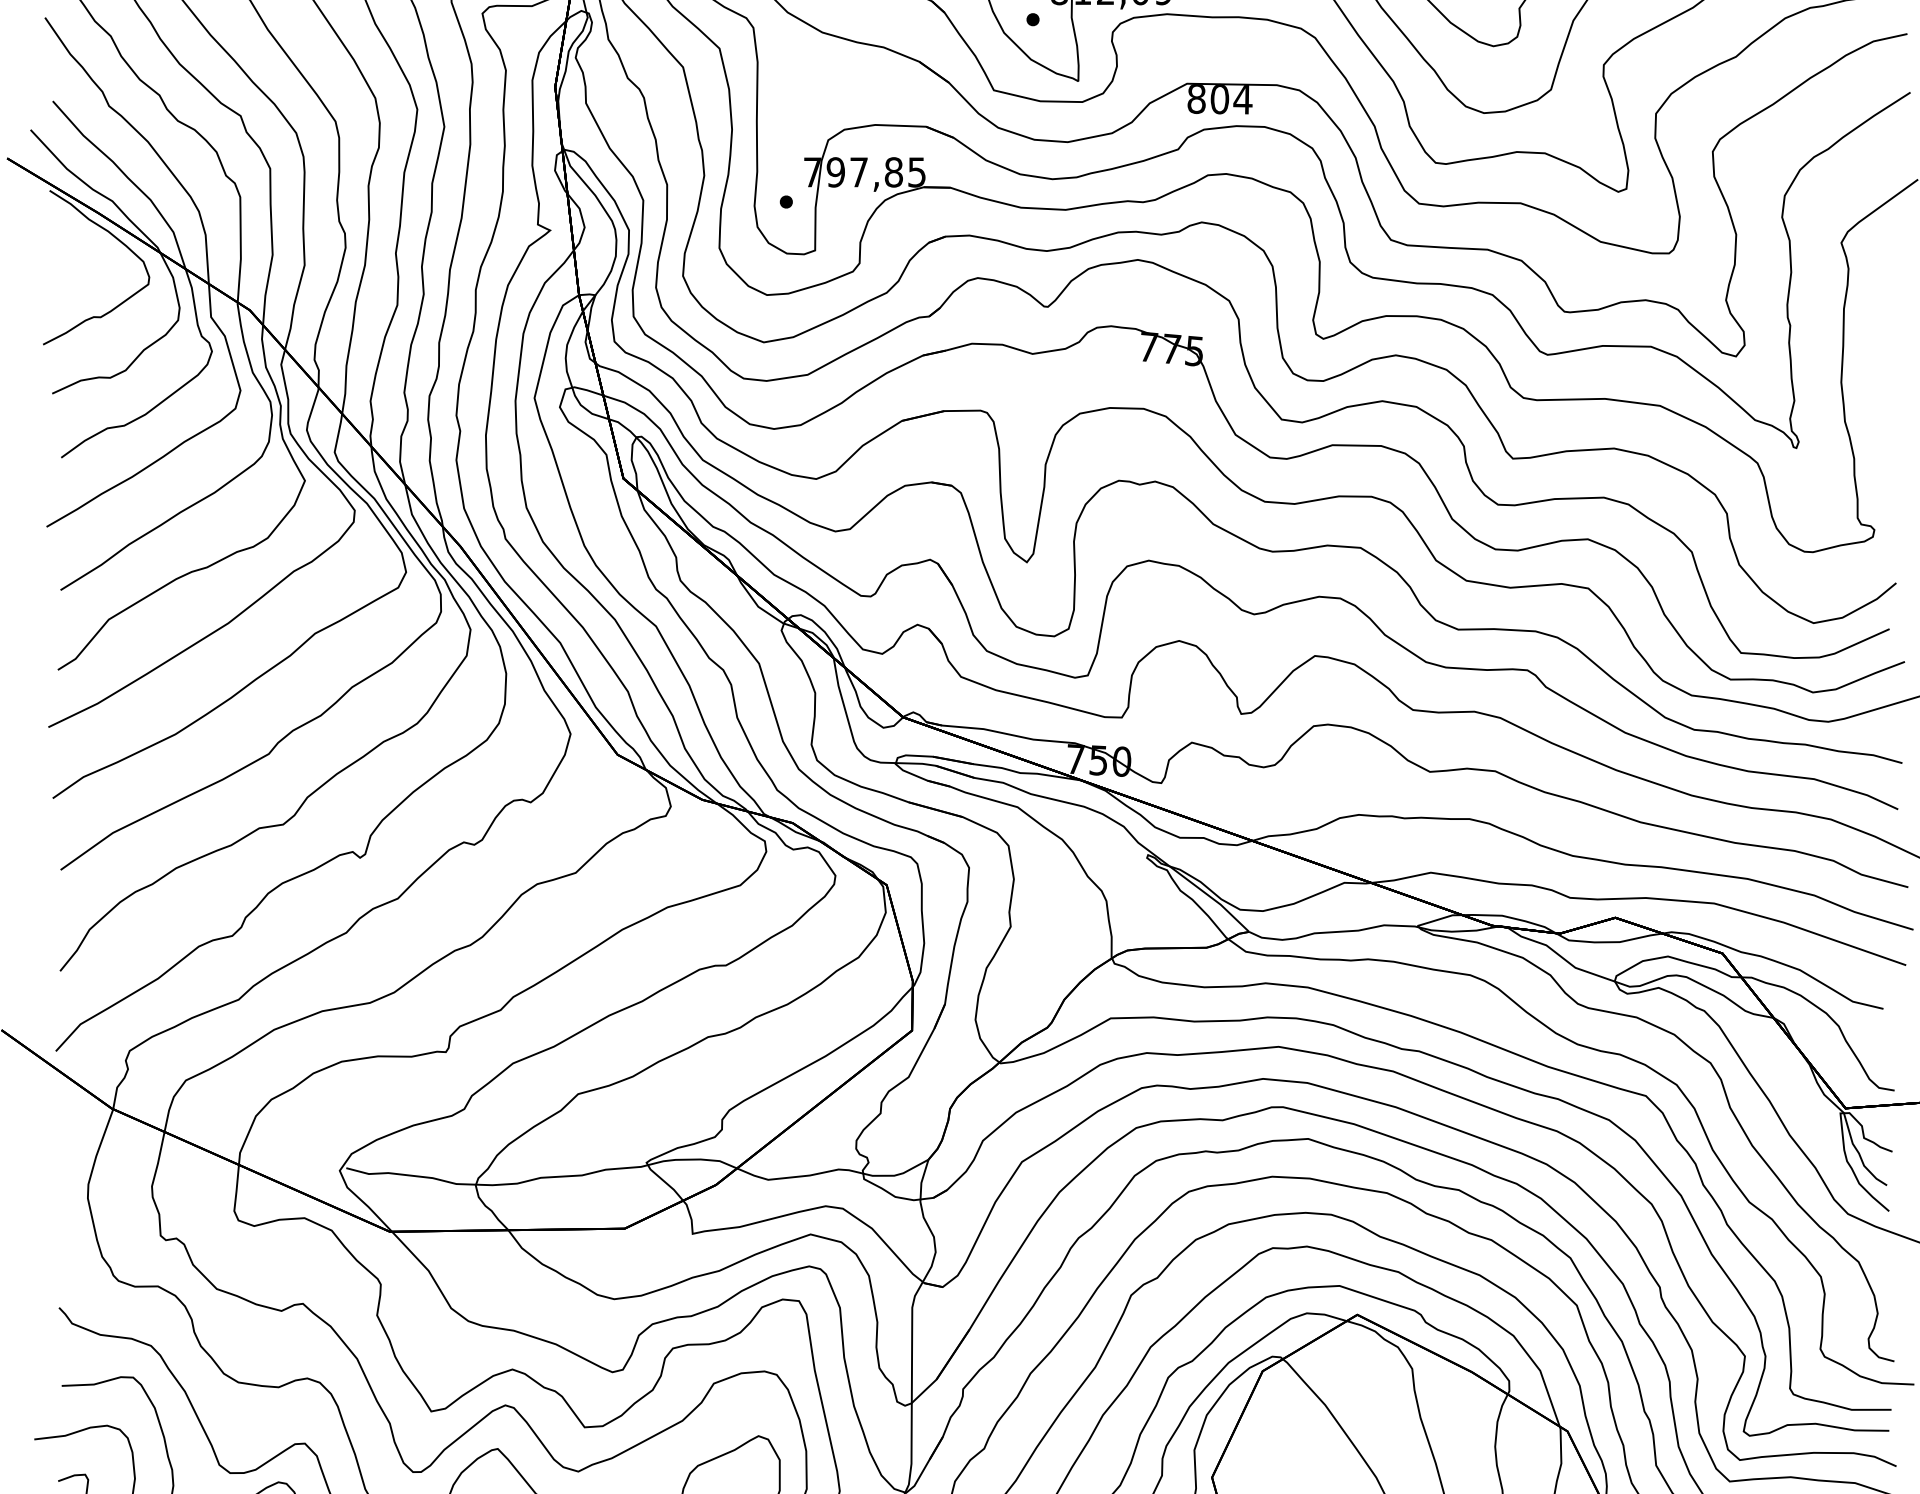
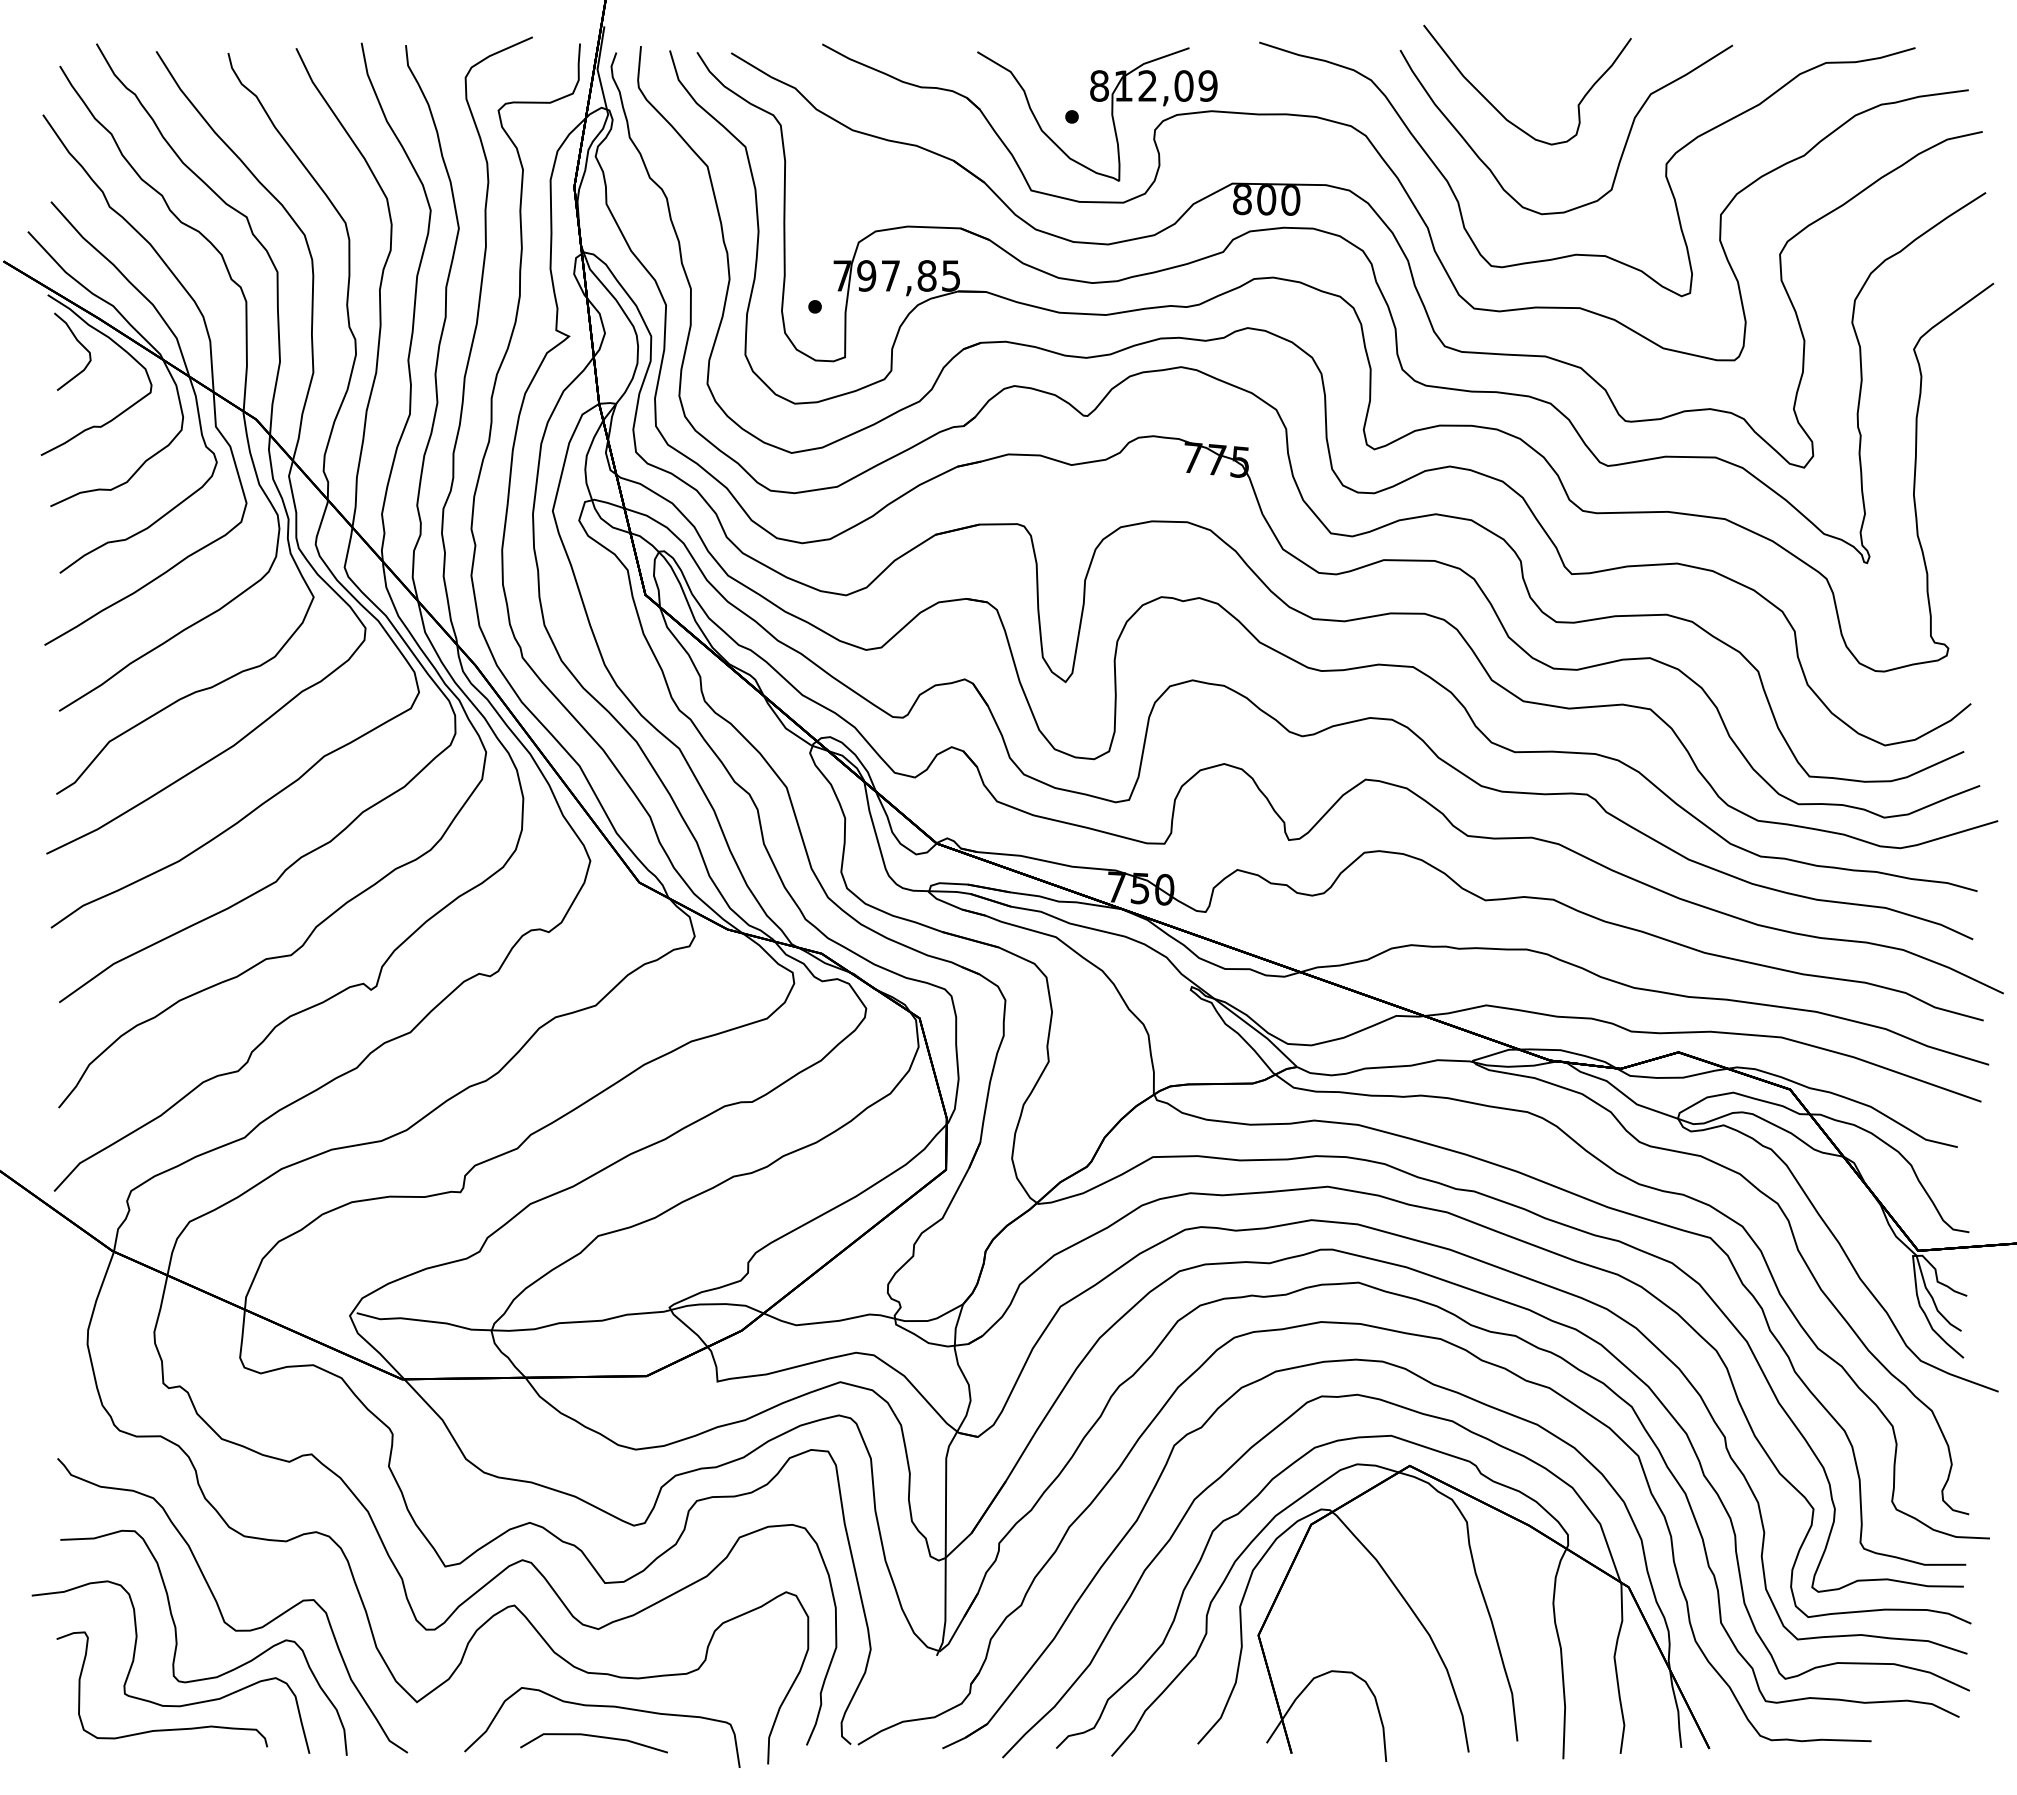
text: (1242, 99) -> (1290, 200), 804 -> 800
curve: (80, 237) -> (79, 343), added

